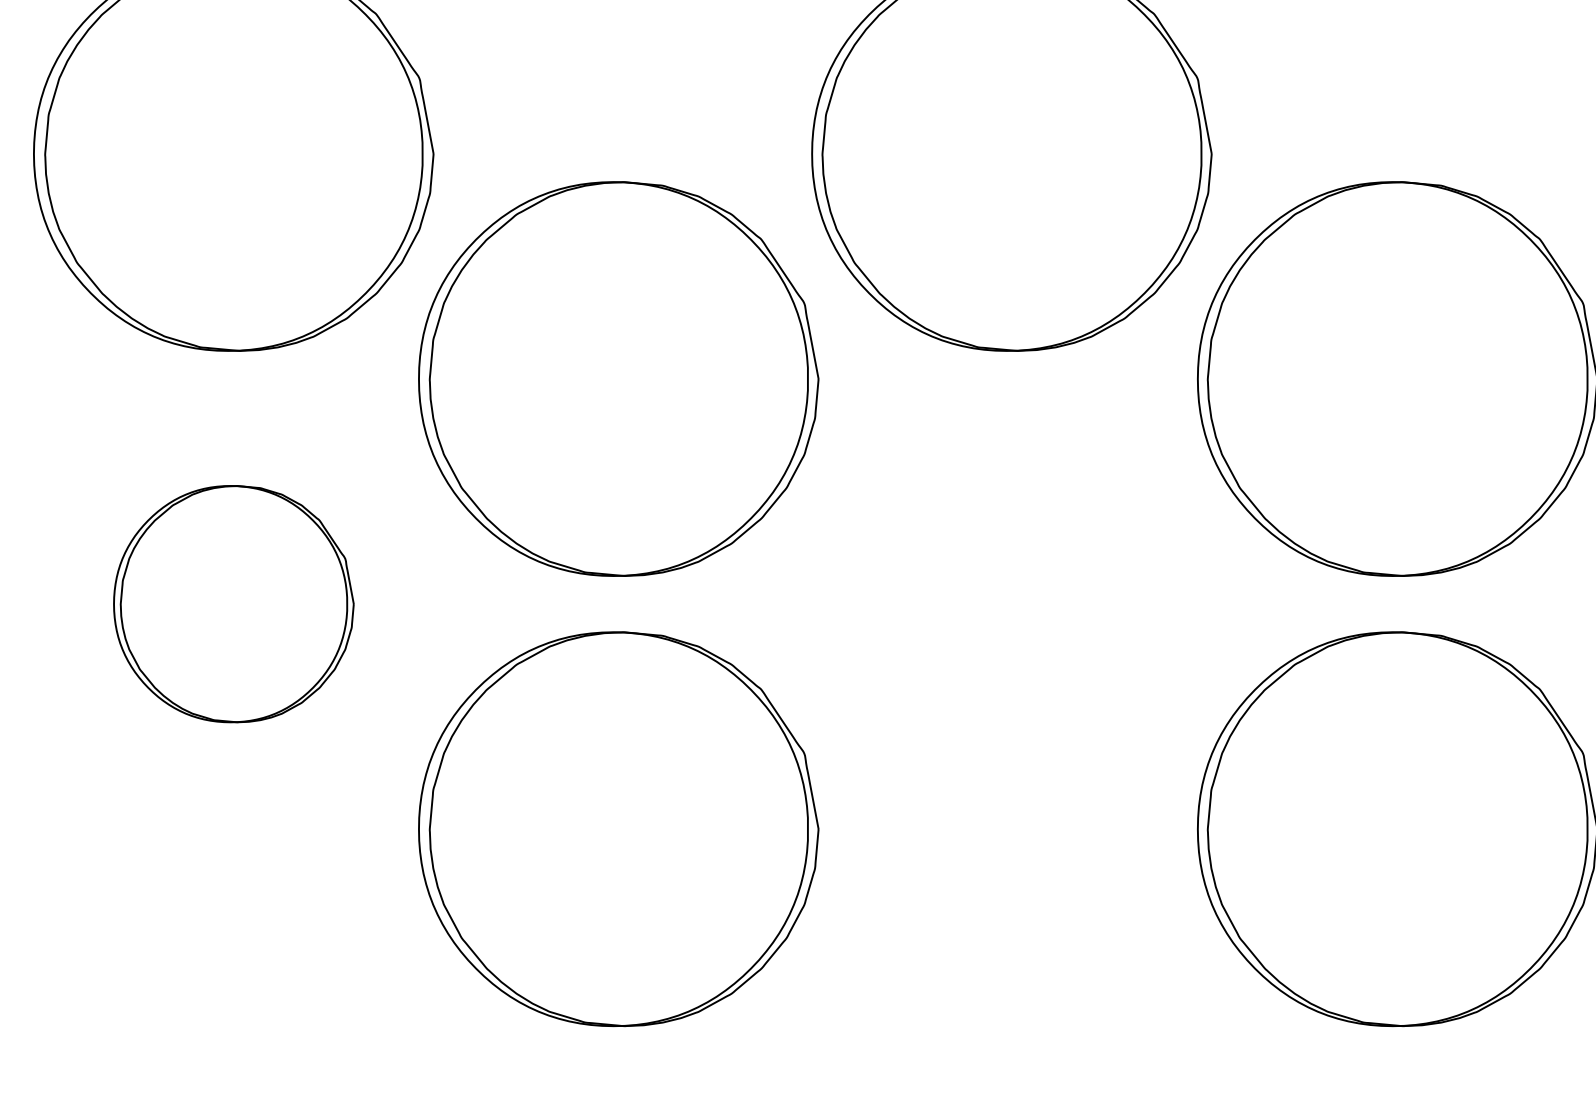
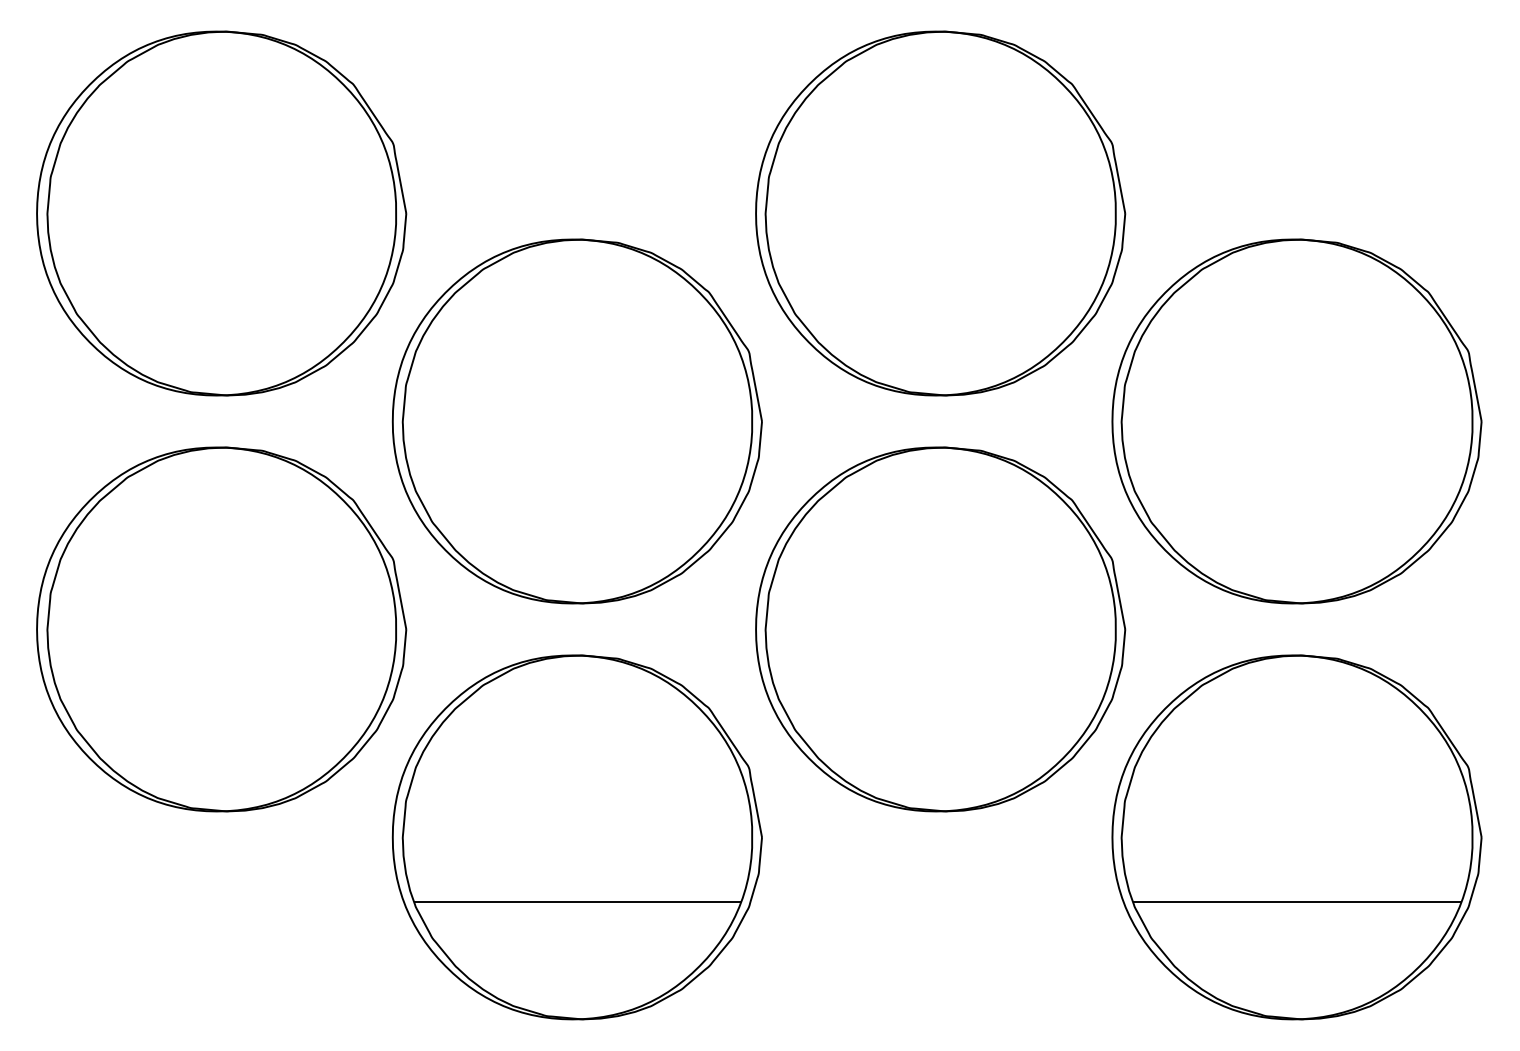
part: (233, 604) -> (221, 629), size x1.67
part: (1011, 604) -> (940, 629), added
line: (618, 899) -> (577, 902), added
line: (1397, 899) -> (1296, 902), added

